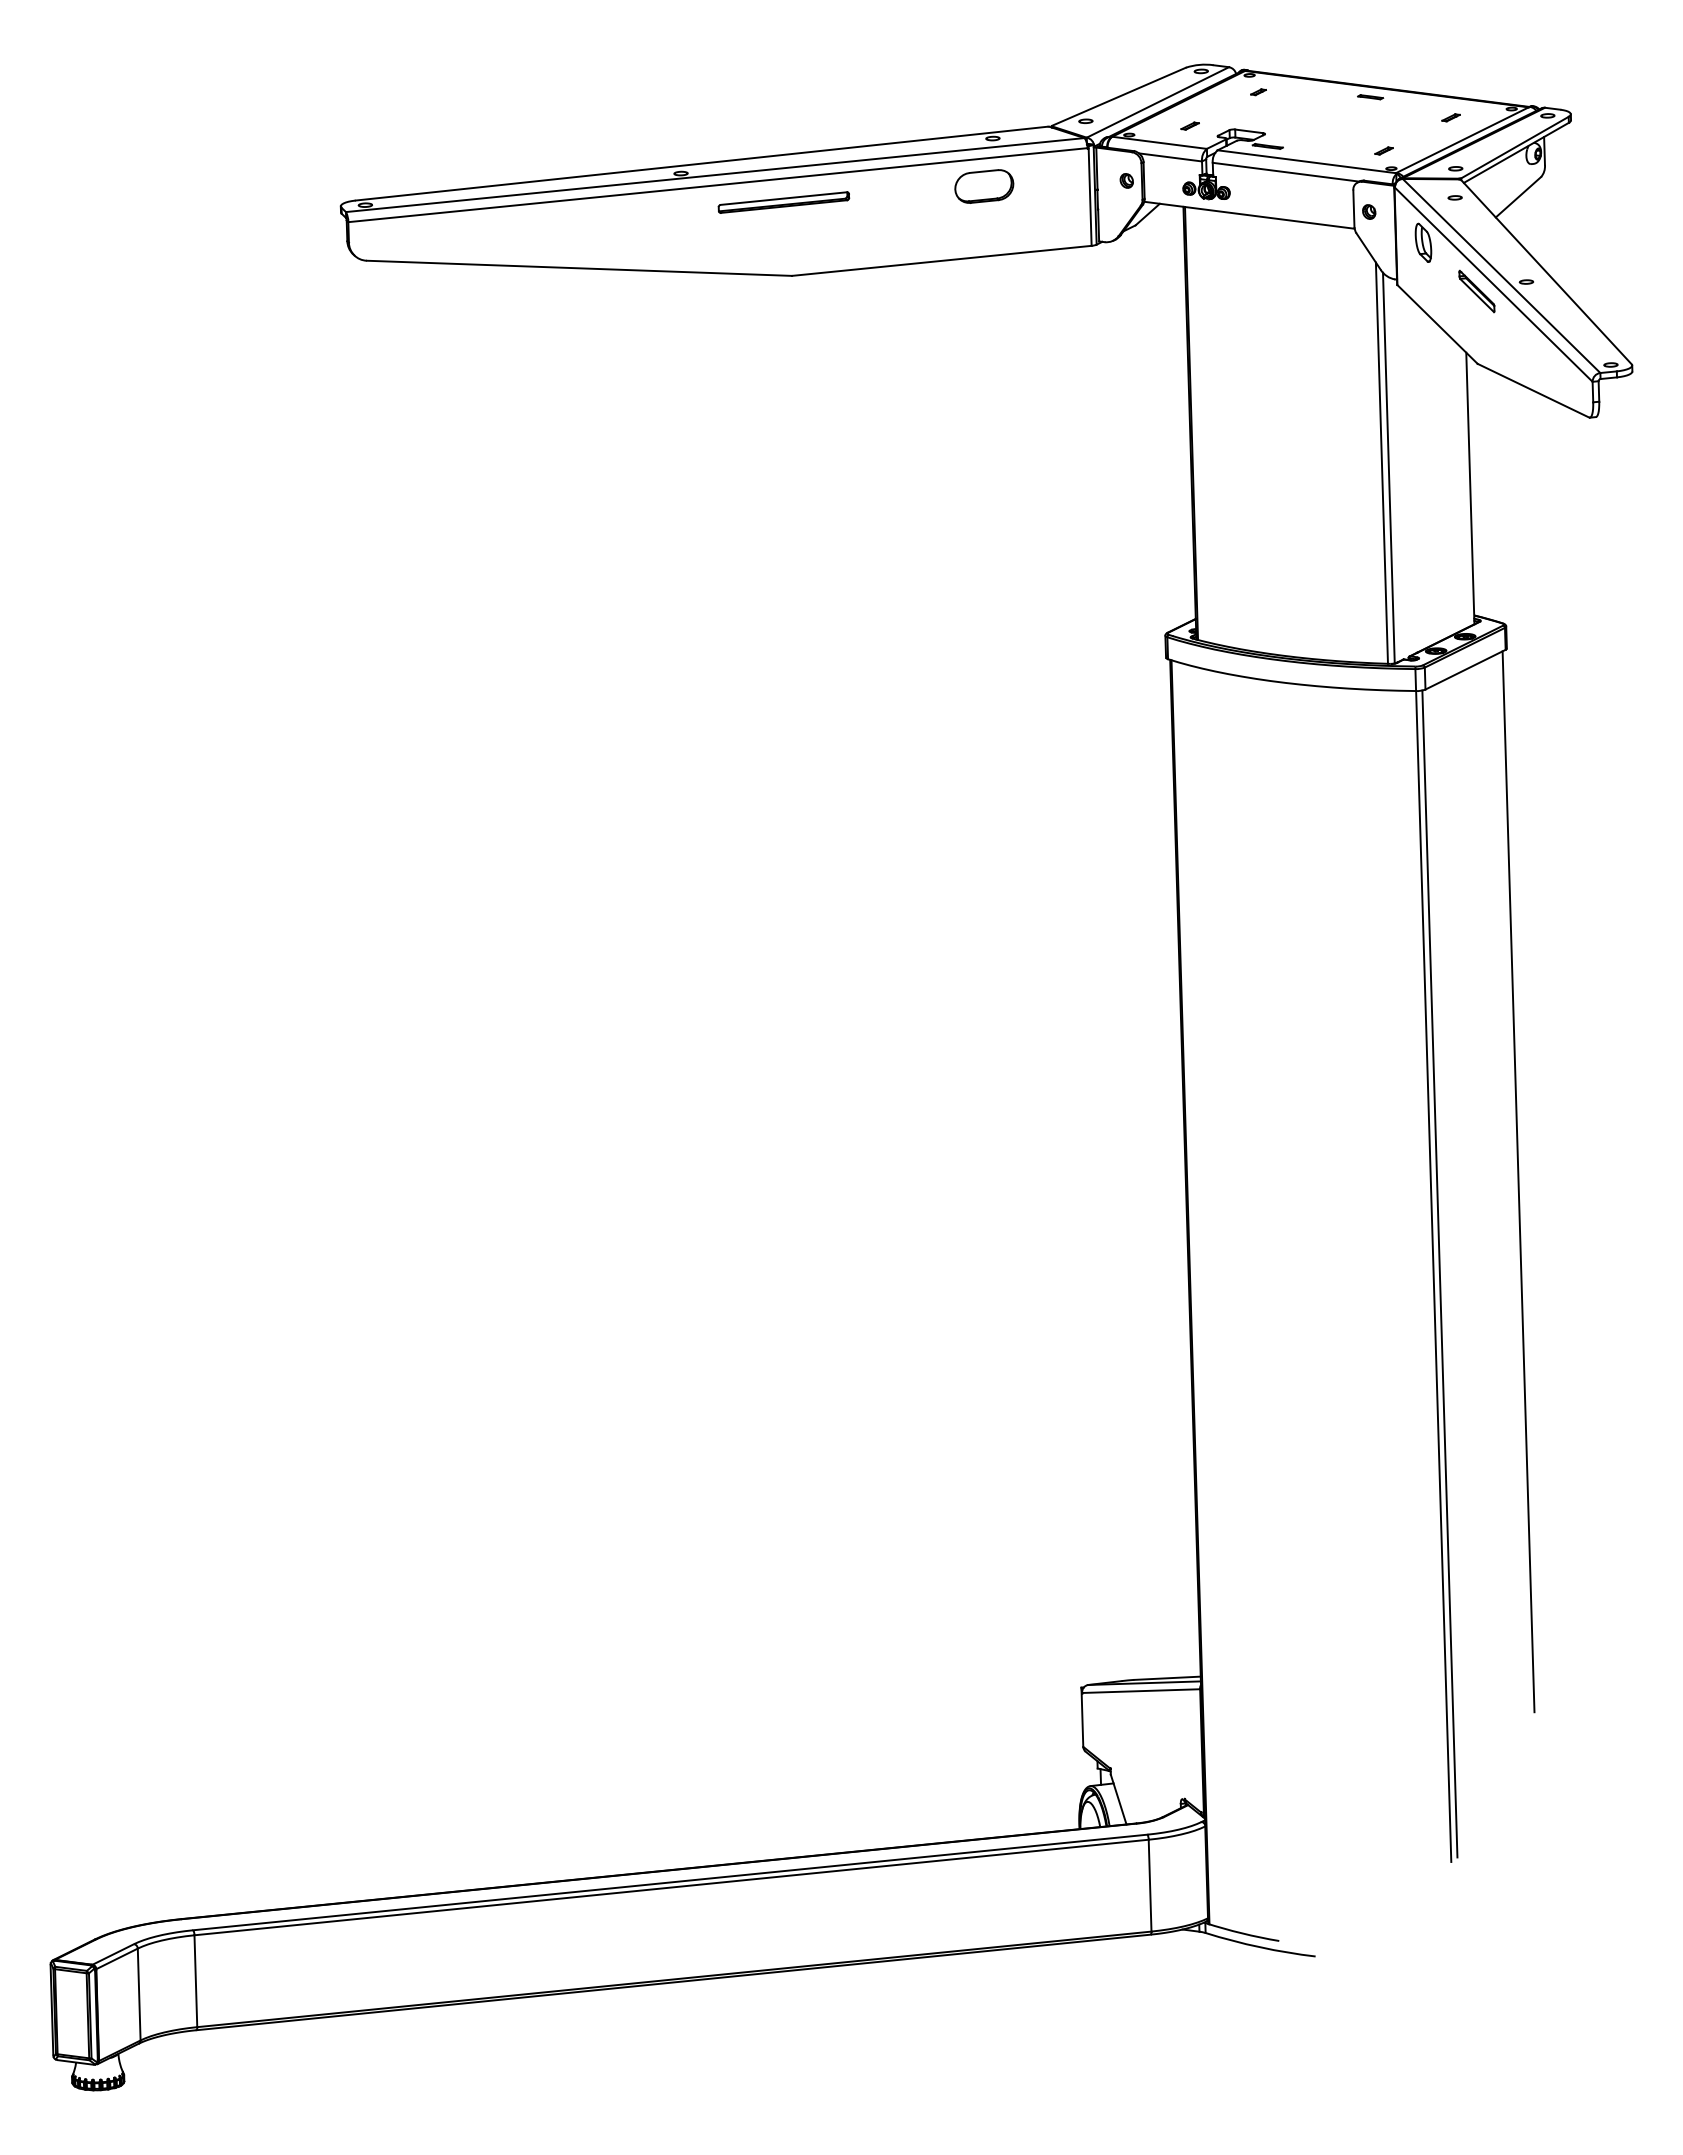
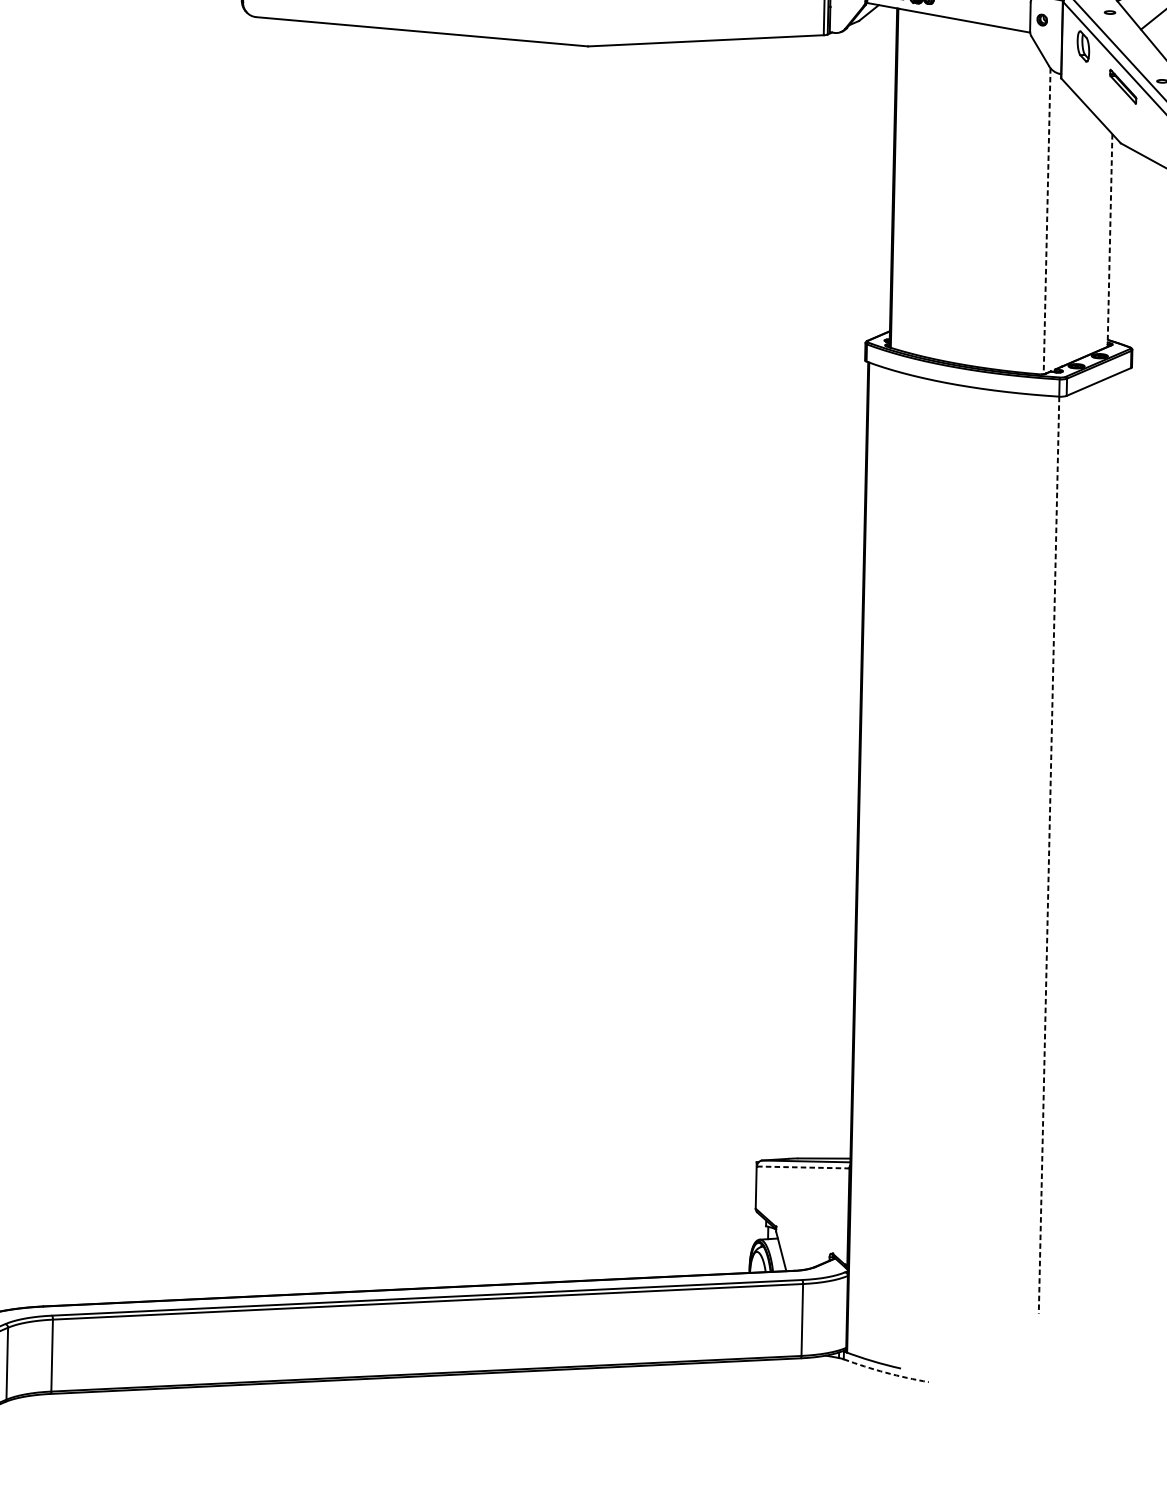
line: (1381, 462) -> (1041, 216), removed
line: (1388, 468) -> (1046, 221), solid -> dashed
line: (1470, 488) -> (1110, 240), solid -> dashed
line: (1518, 1181) -> (1119, 784), removed
line: (1439, 1273) -> (1053, 853), removed
line: (1433, 1276) -> (1048, 855), solid -> dashed
line: (1141, 1691) -> (803, 1167), solid -> dashed
arc: (1260, 1947) -> (886, 1372), solid -> dashed

